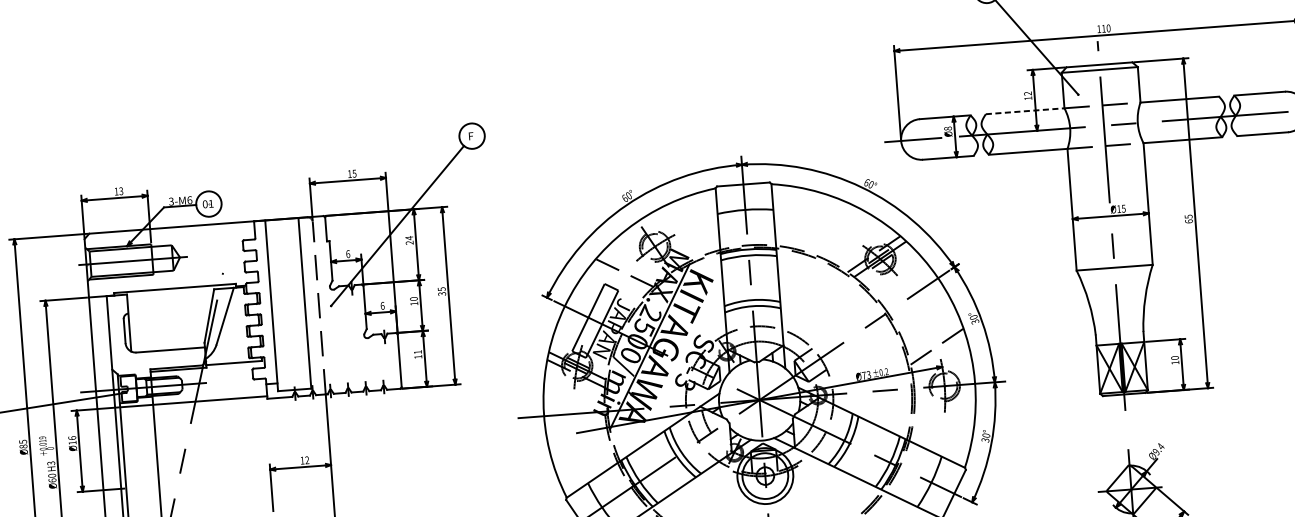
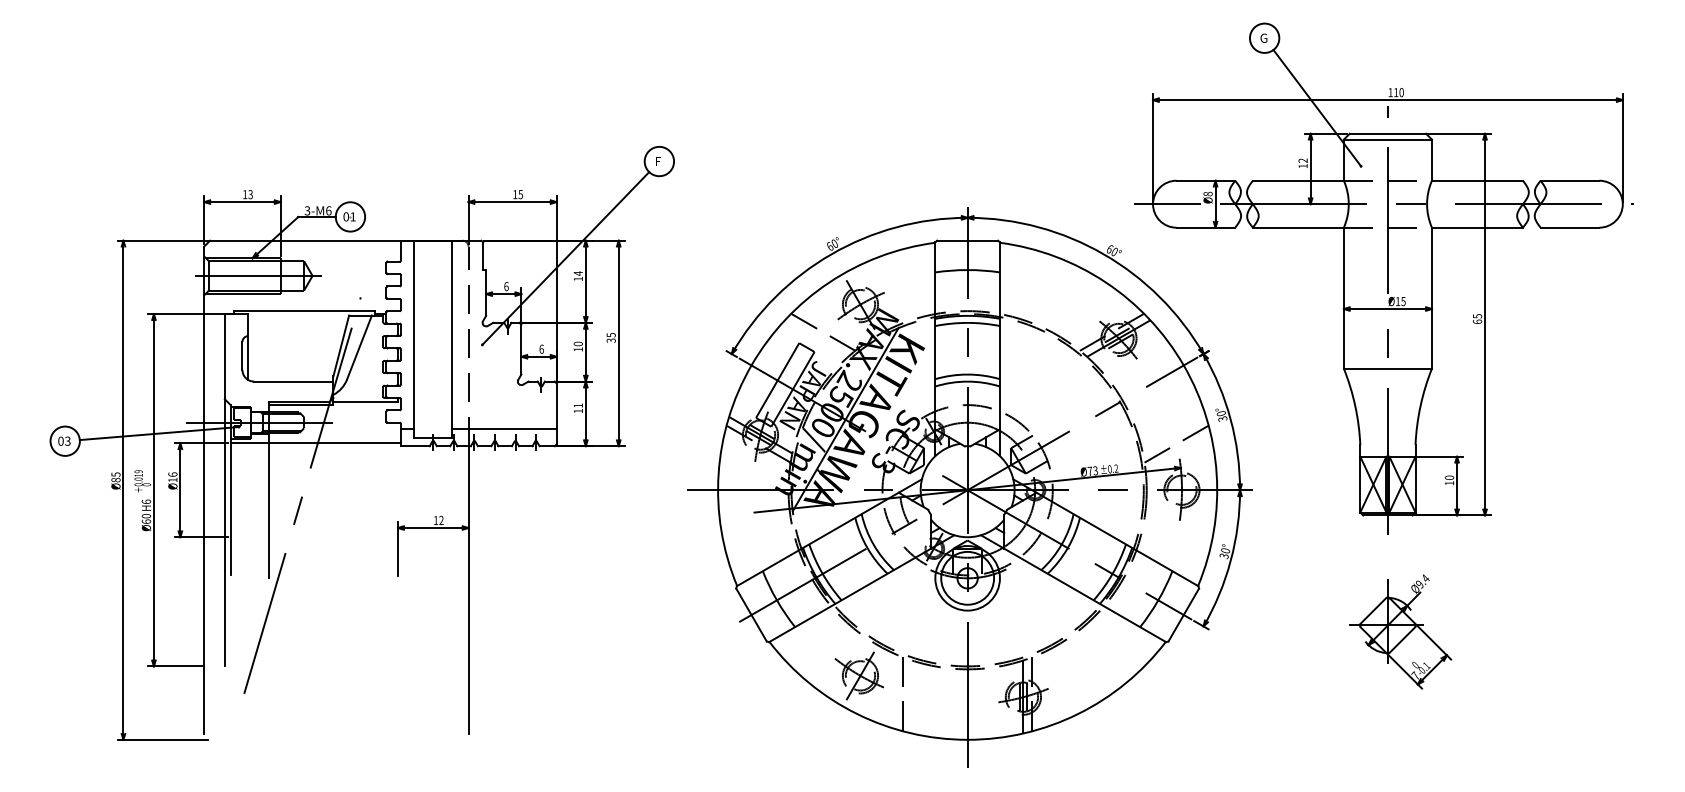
line: (1025, 111) -> (1298, 180), dashed -> solid
text: (408, 242) -> (577, 278), 24 -> 14
line: (355, 377) -> (504, 429), added
text: (50, 463) -> (145, 501), H3 -> H6

